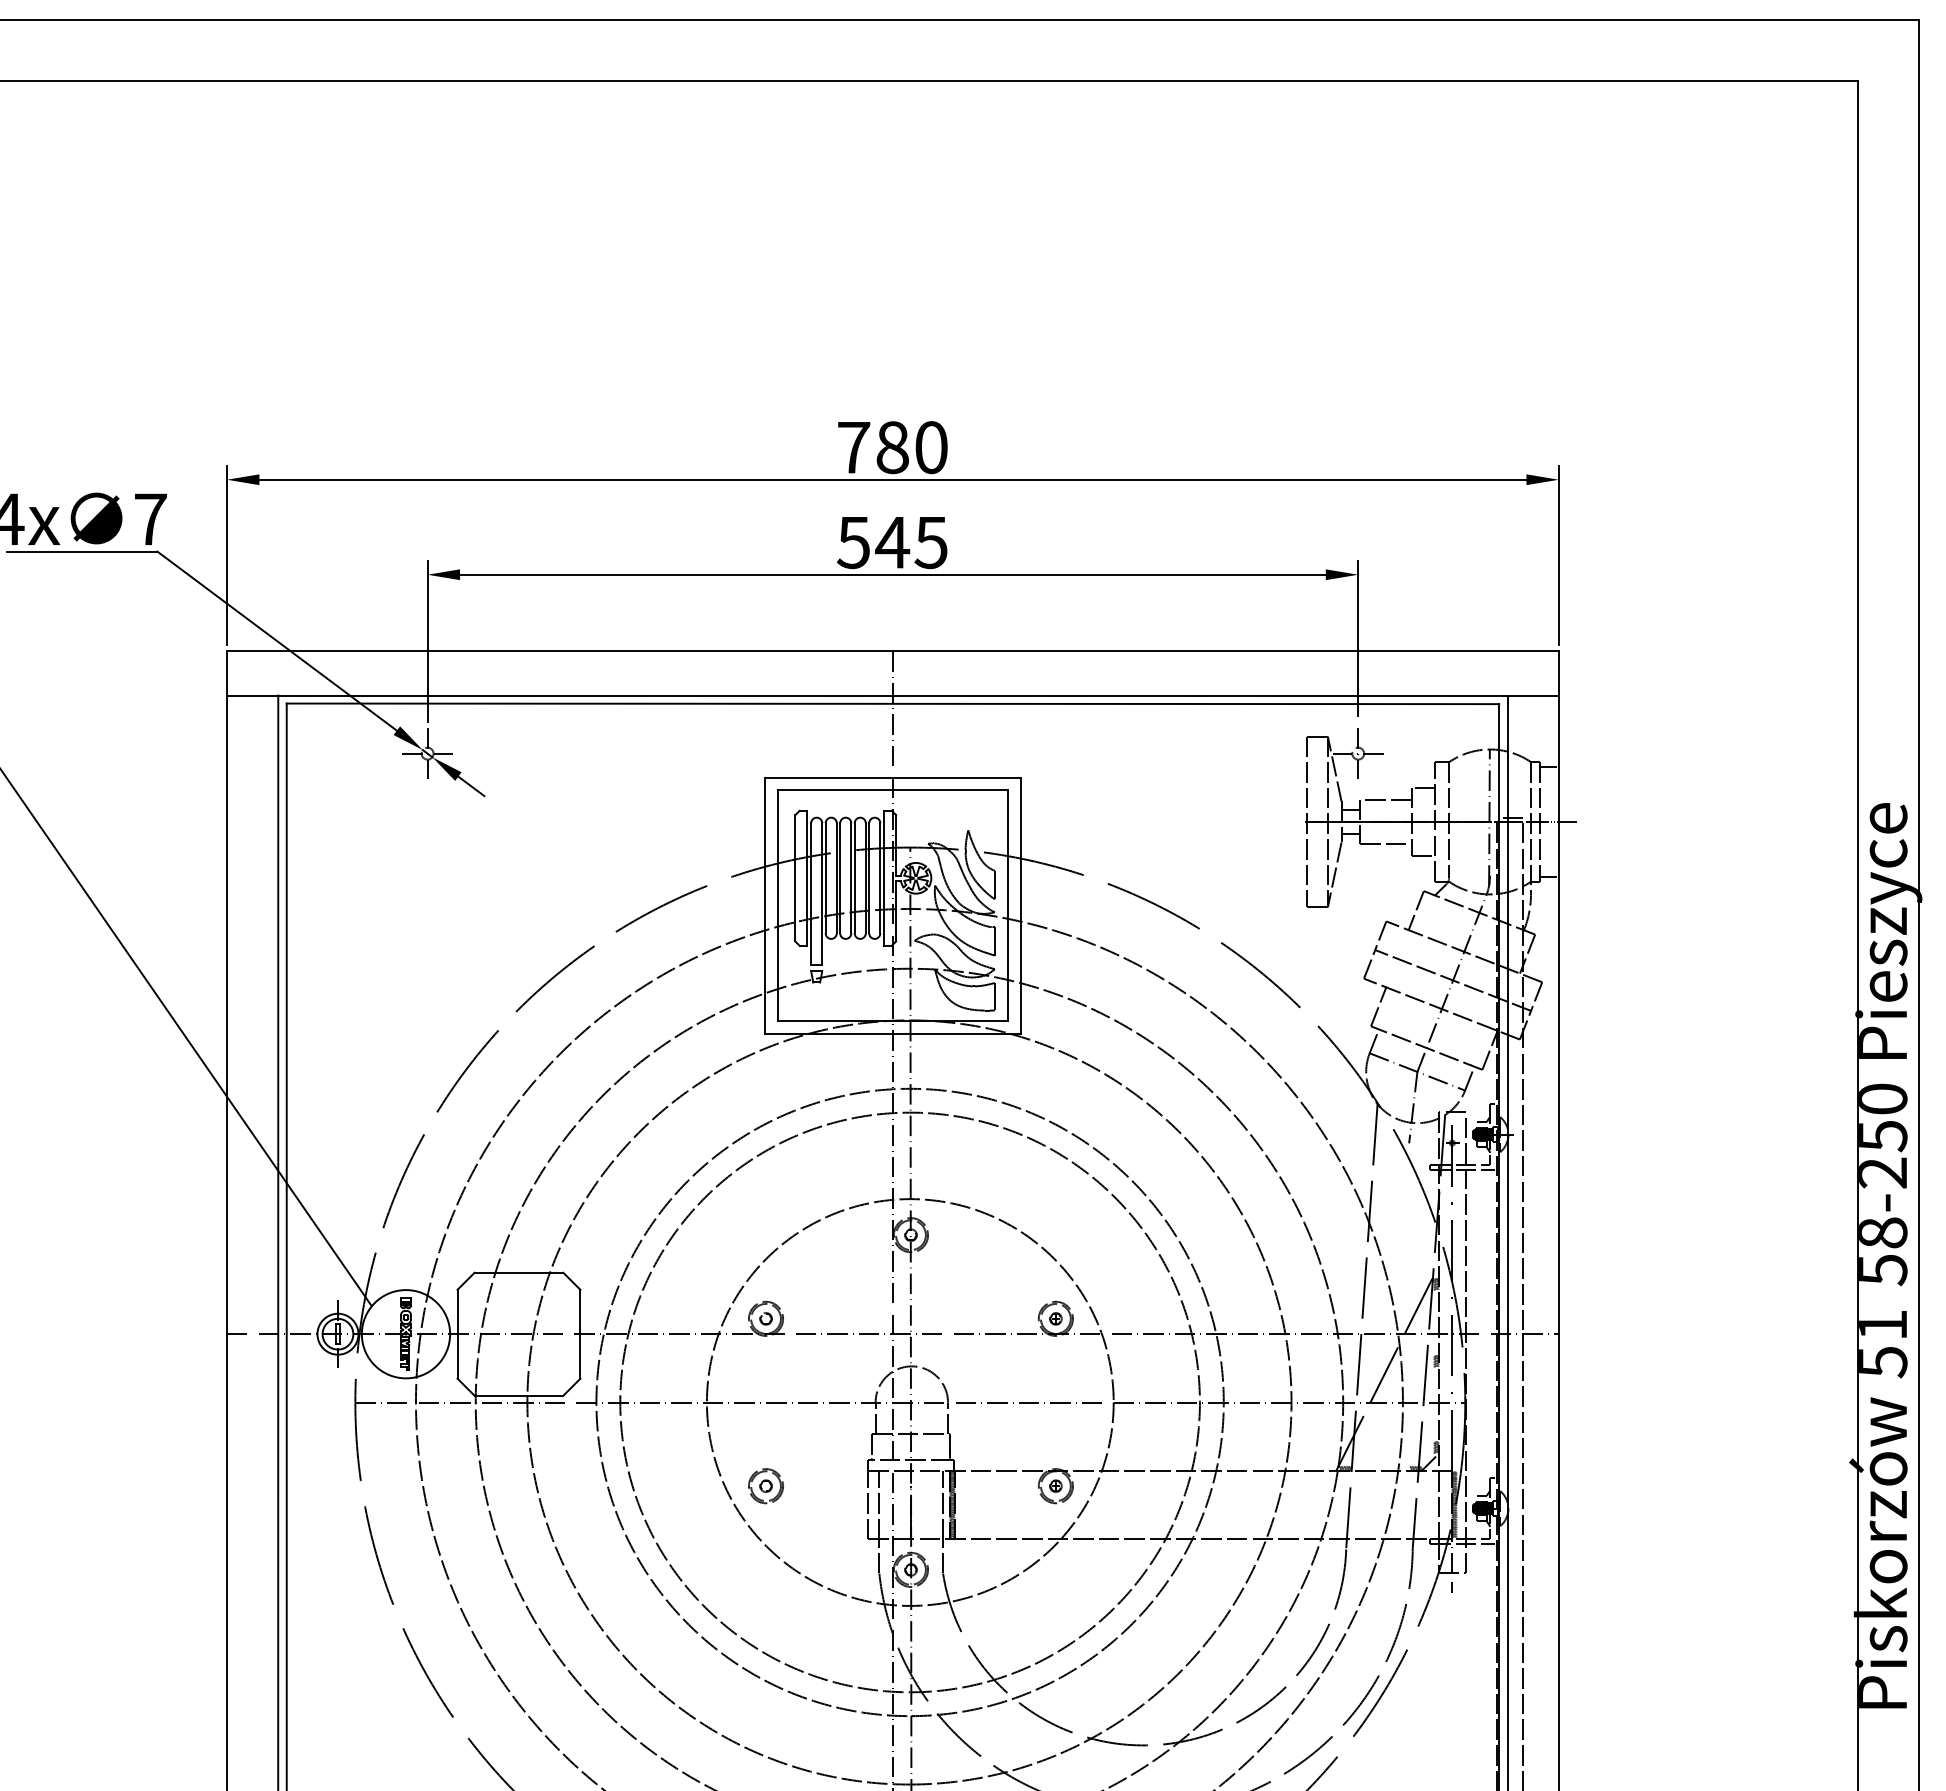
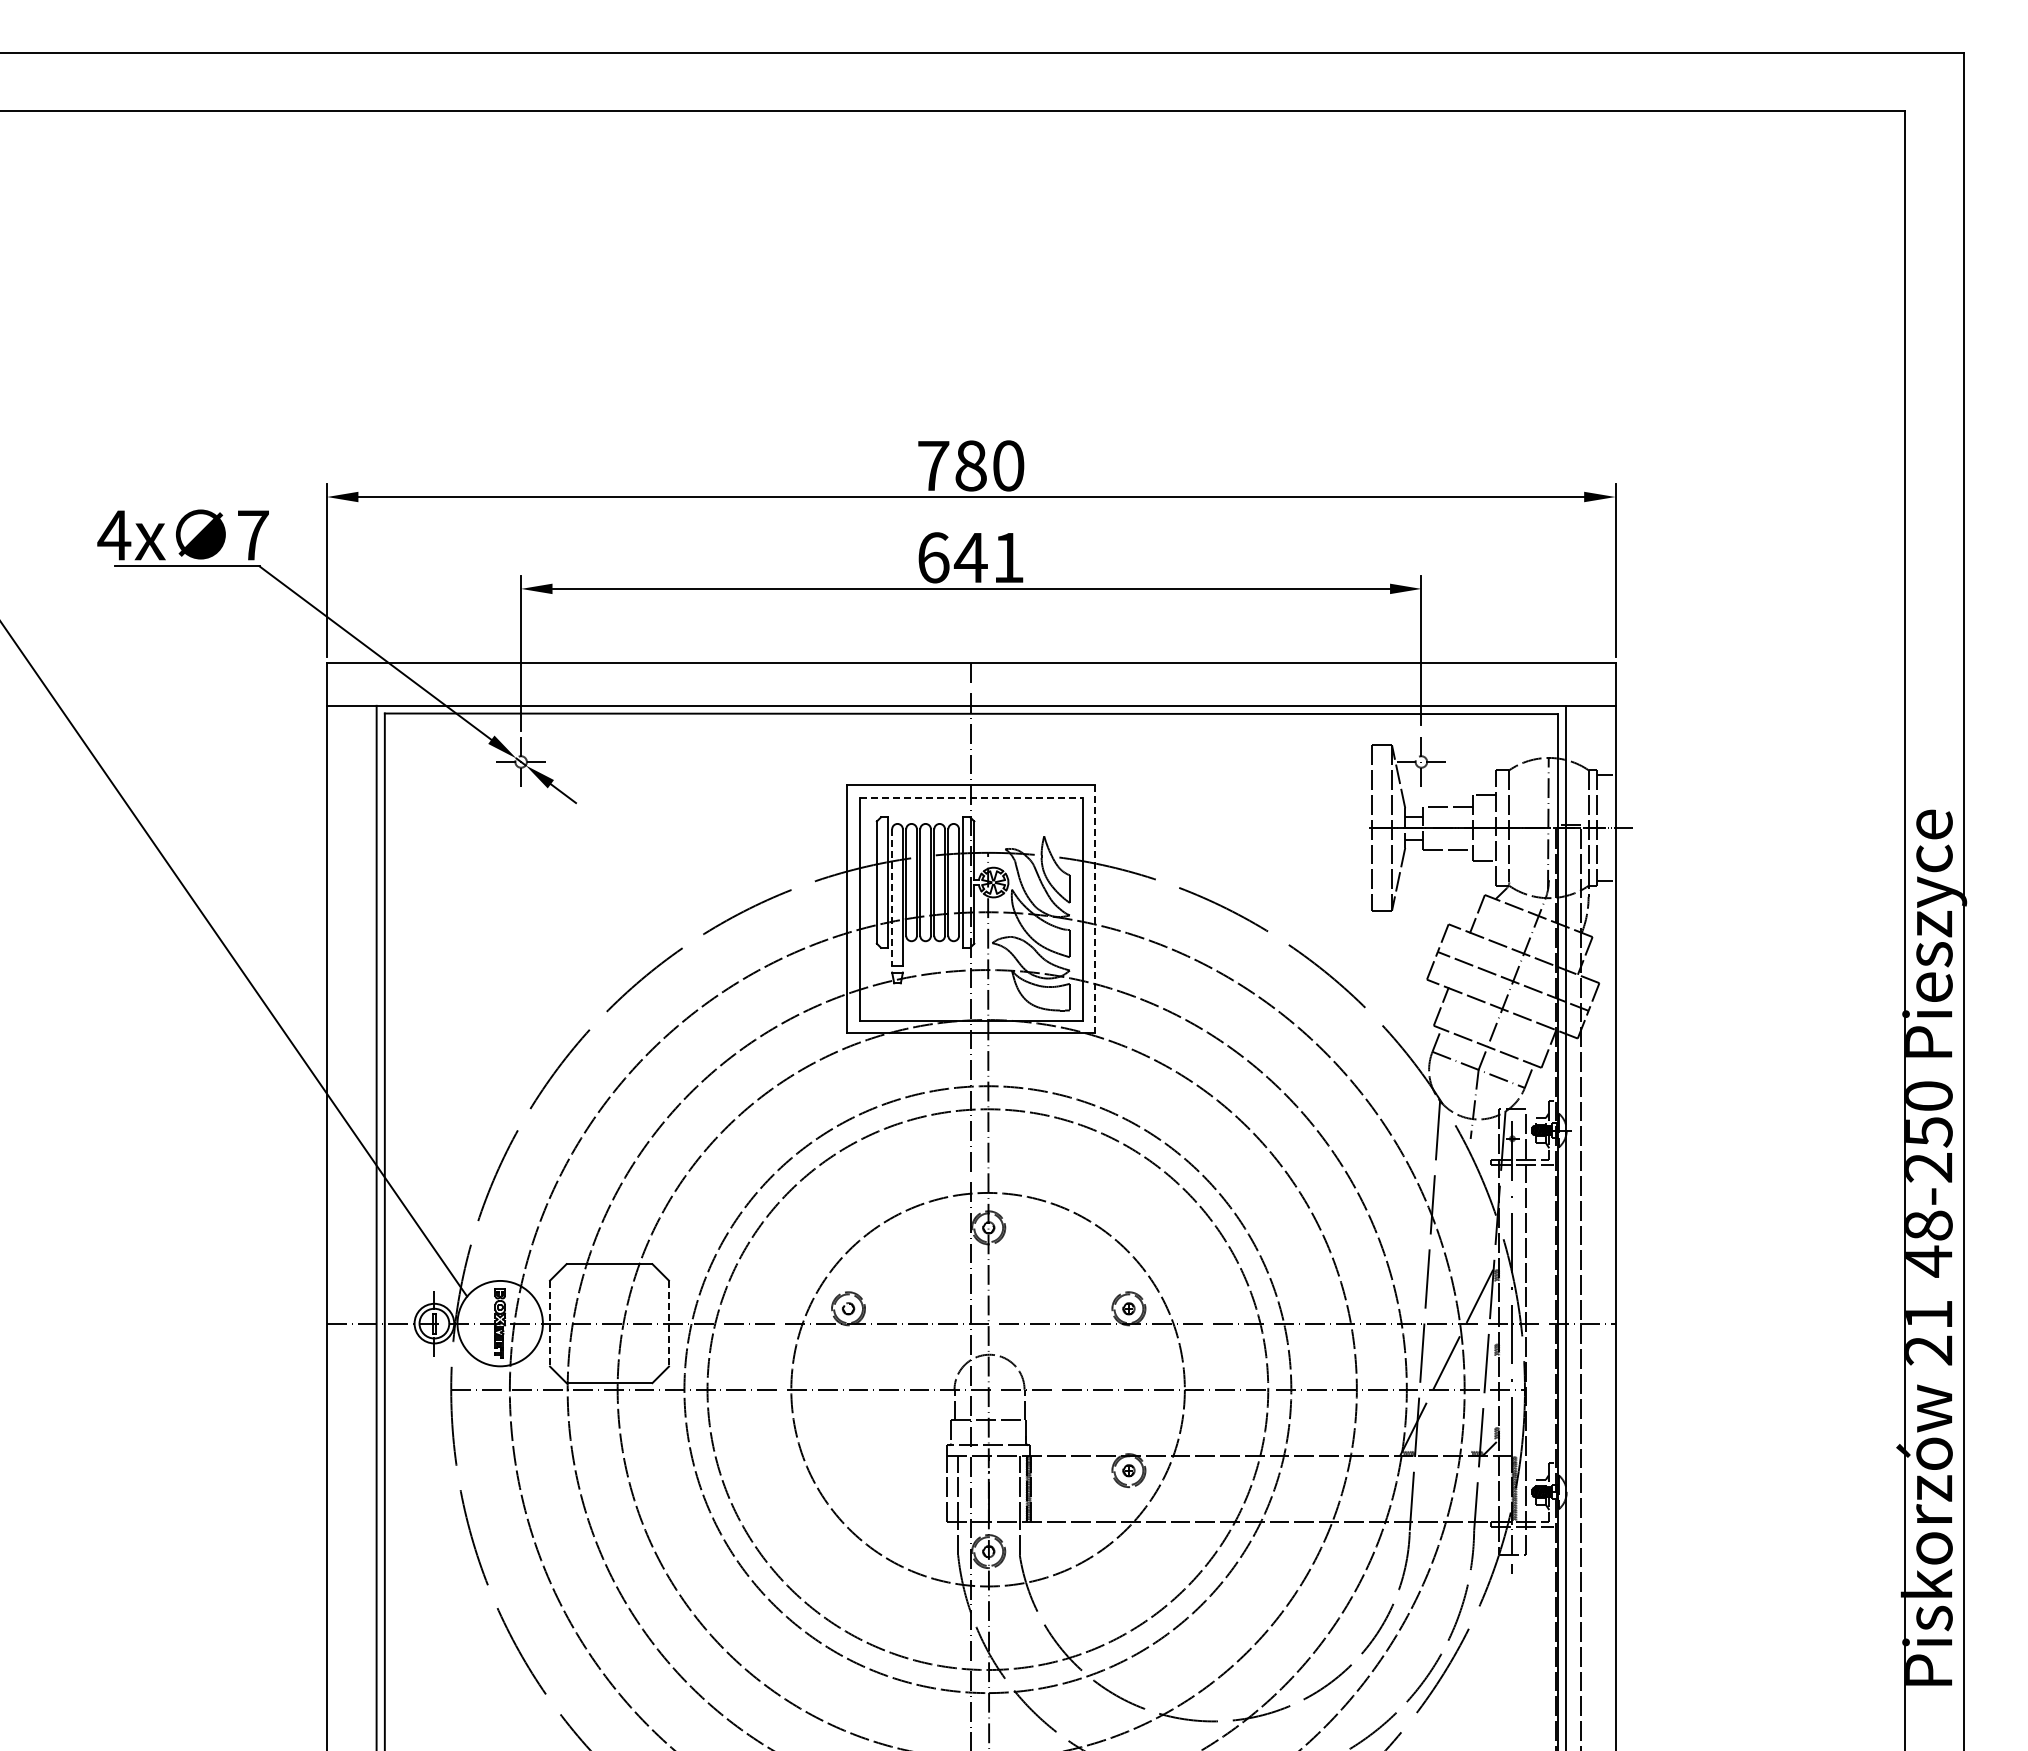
text: (892, 542) -> (970, 557), 545 -> 641
line: (893, 790) -> (971, 797), solid -> dashed
line: (811, 894) -> (892, 898), solid -> dashed
line: (1021, 906) -> (1095, 909), solid -> dashed
text: (1883, 1269) -> (1929, 1261), 58-250 -> 48-250
line: (457, 1334) -> (550, 1323), solid -> dashed
line: (579, 1334) -> (668, 1323), solid -> dashed
text: (1883, 1361) -> (1929, 1350), 51 -> 21
part: (766, 1486) -> (848, 1470), removed

